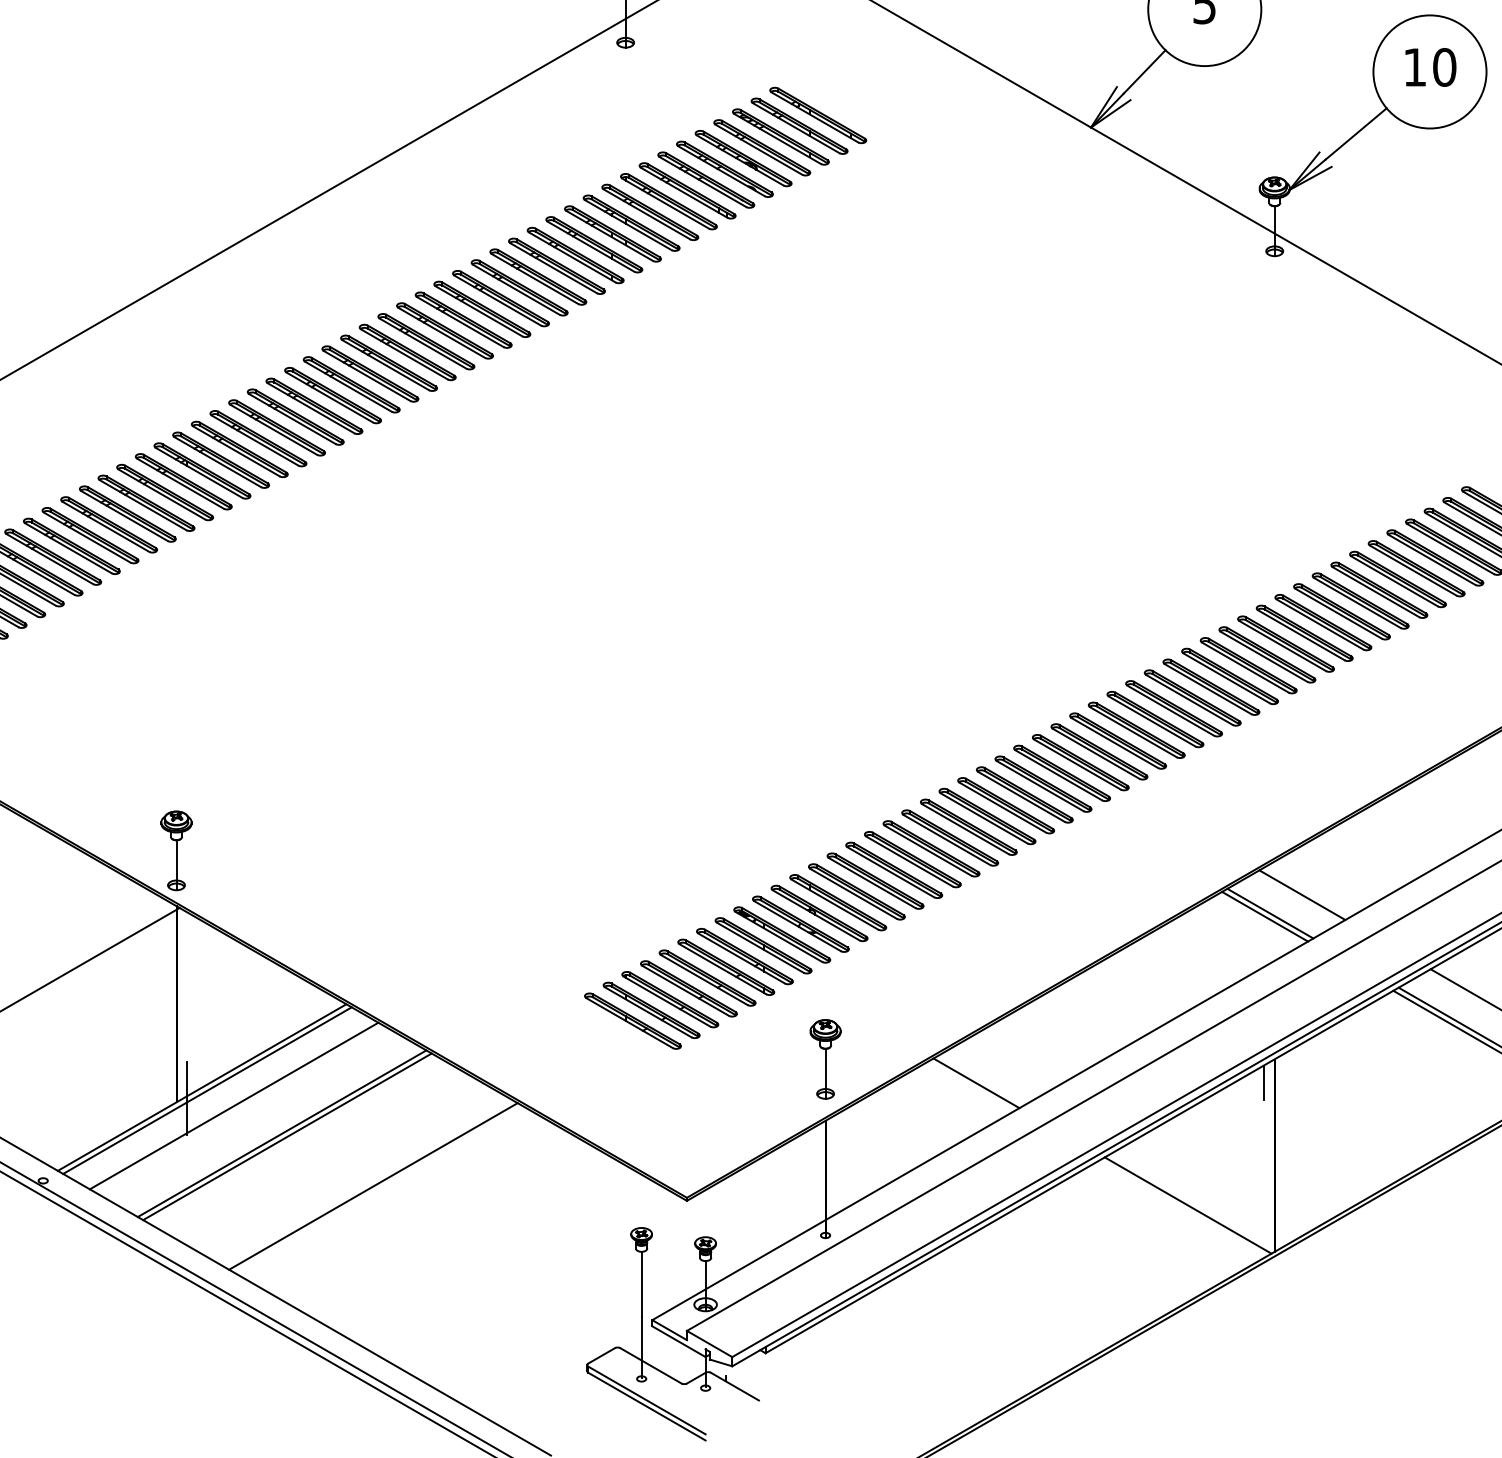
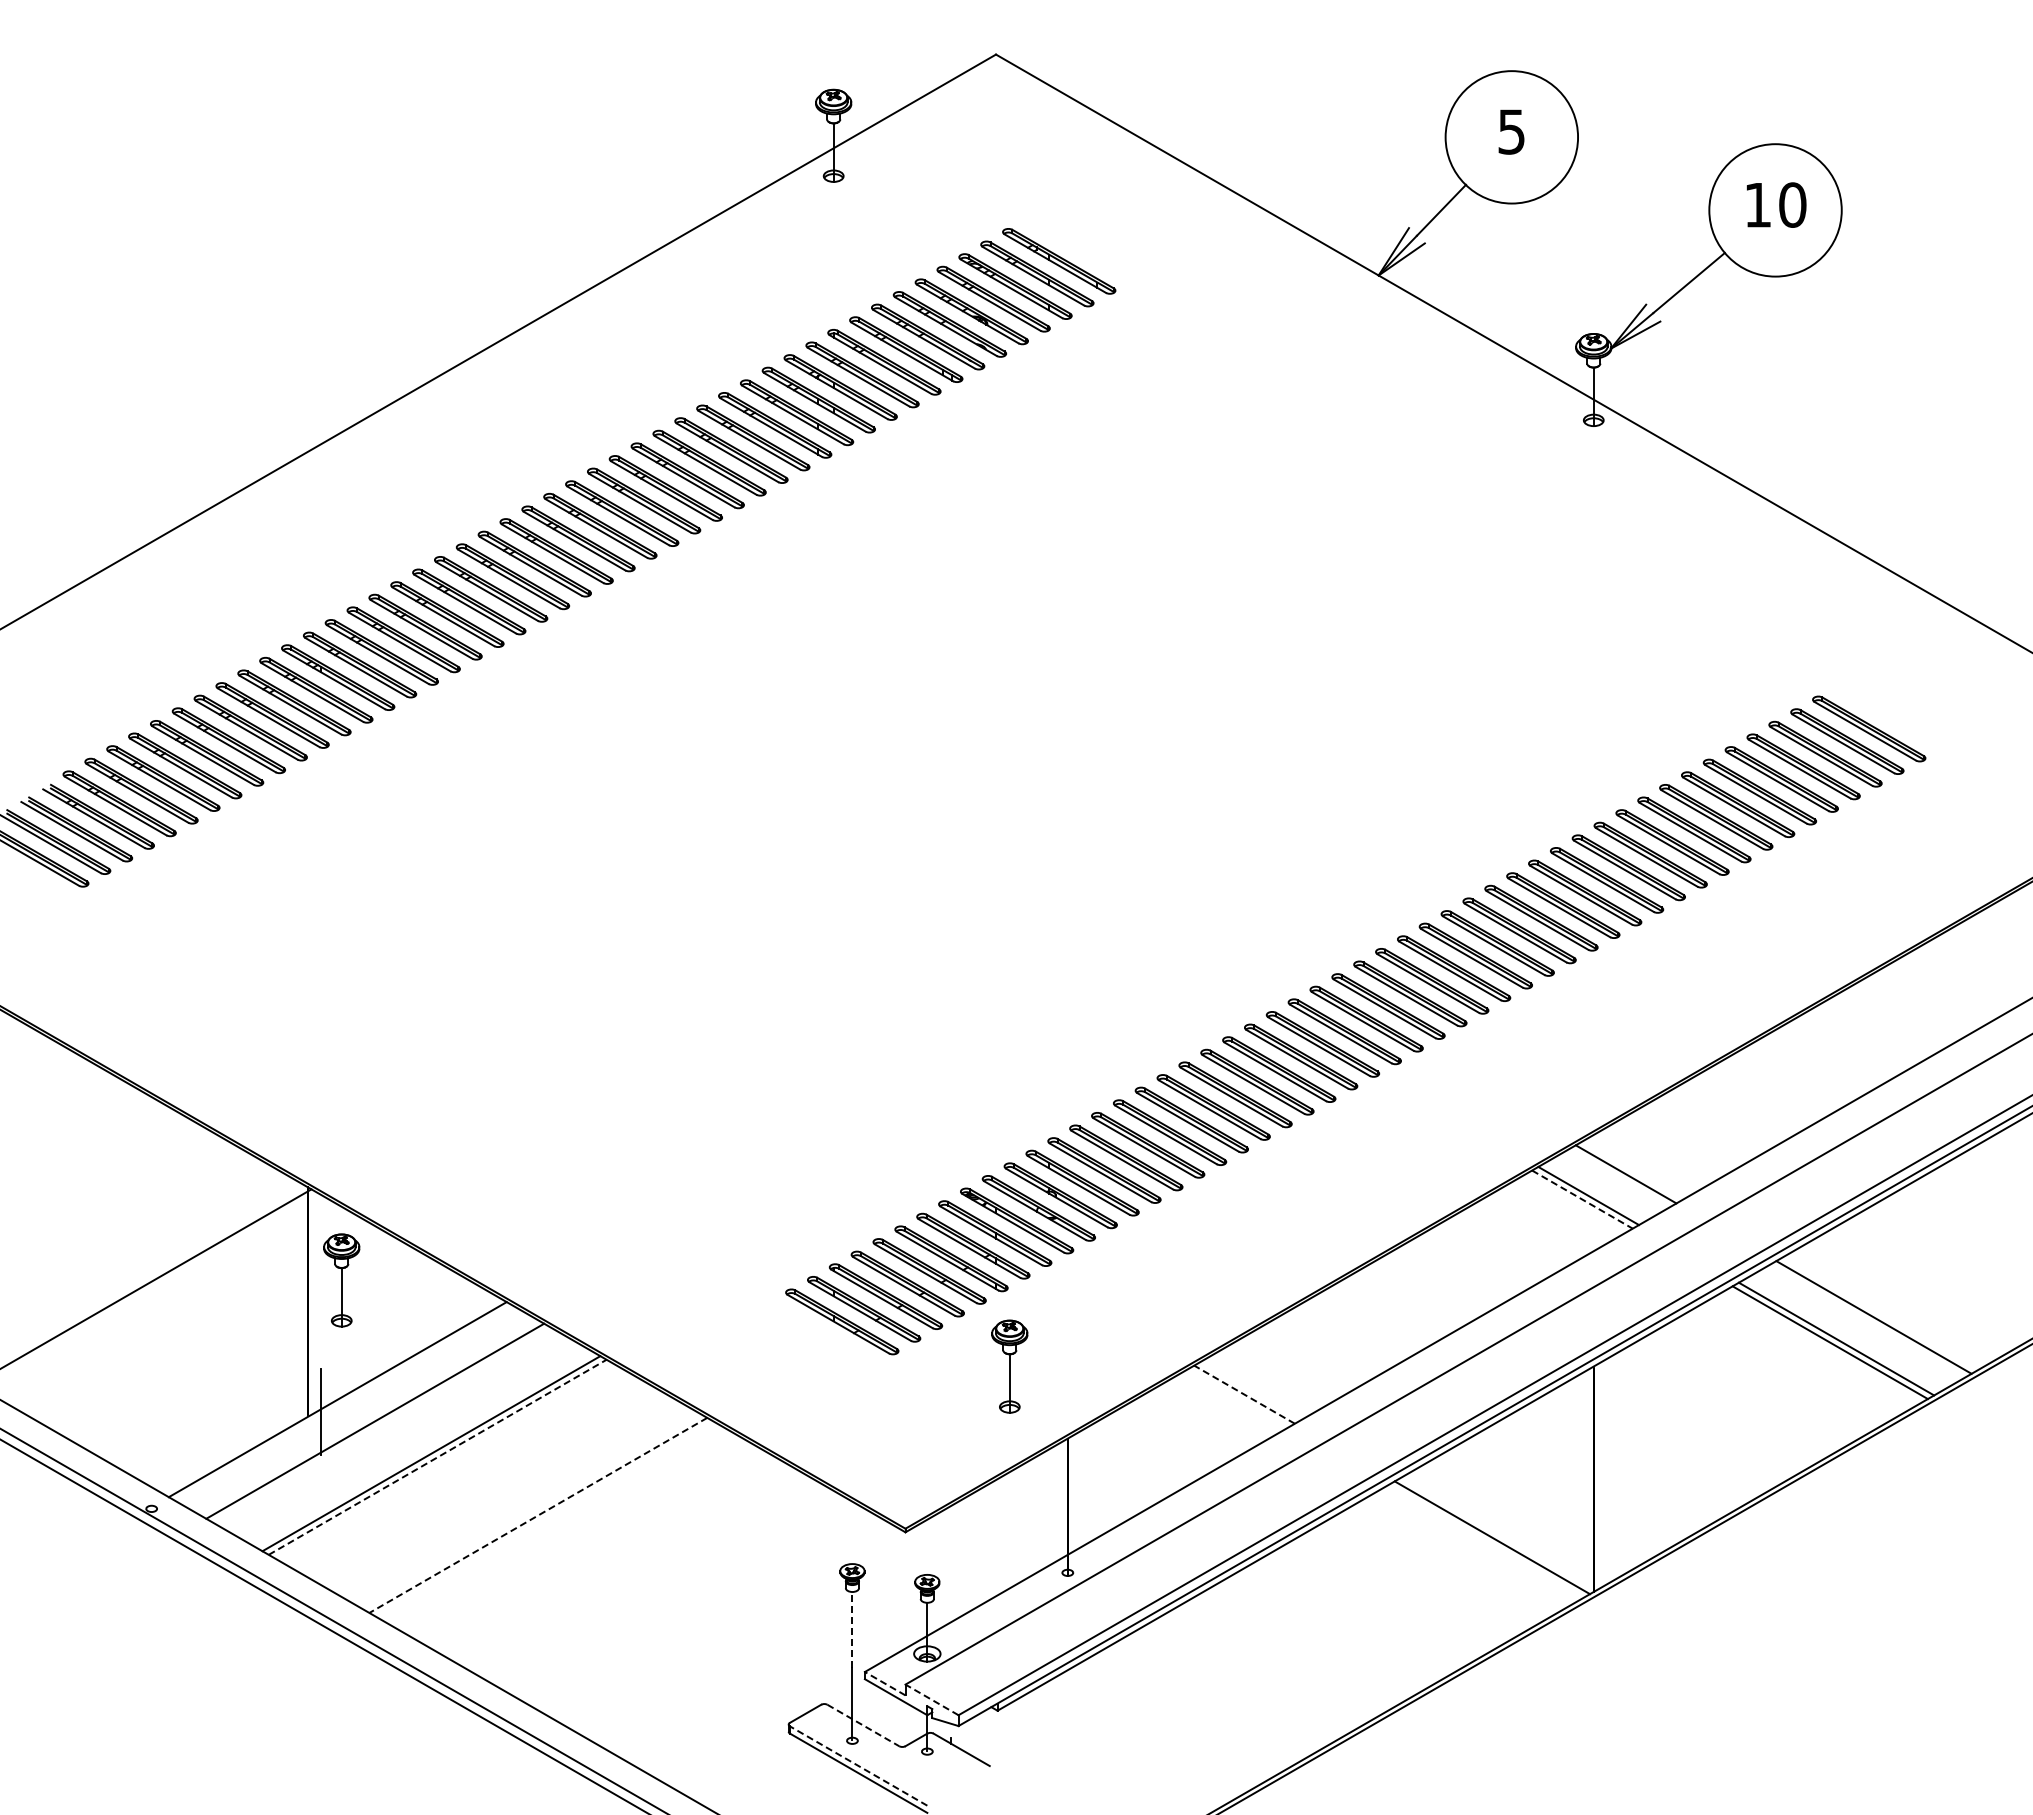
part: (176, 850) -> (341, 1280), moved
line: (1265, 916) -> (1582, 1199), solid -> dashed
part: (825, 1059) -> (1009, 1366), moved
line: (1263, 1082) -> (1580, 1393), removed
line: (976, 1083) -> (1244, 1394), solid -> dashed
line: (207, 1090) -> (343, 1402), removed
line: (288, 1136) -> (438, 1457), solid -> dashed
line: (372, 1186) -> (537, 1515), solid -> dashed
line: (641, 1283) -> (852, 1629), solid -> dashed
line: (669, 1329) -> (884, 1683), solid -> dashed
line: (710, 1343) -> (932, 1699), solid -> dashed
line: (651, 1365) -> (863, 1725), solid -> dashed
line: (646, 1400) -> (858, 1765), solid -> dashed

